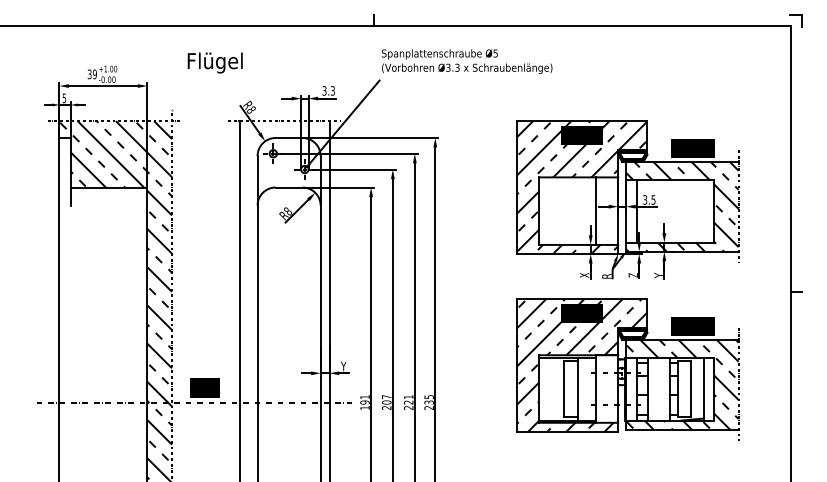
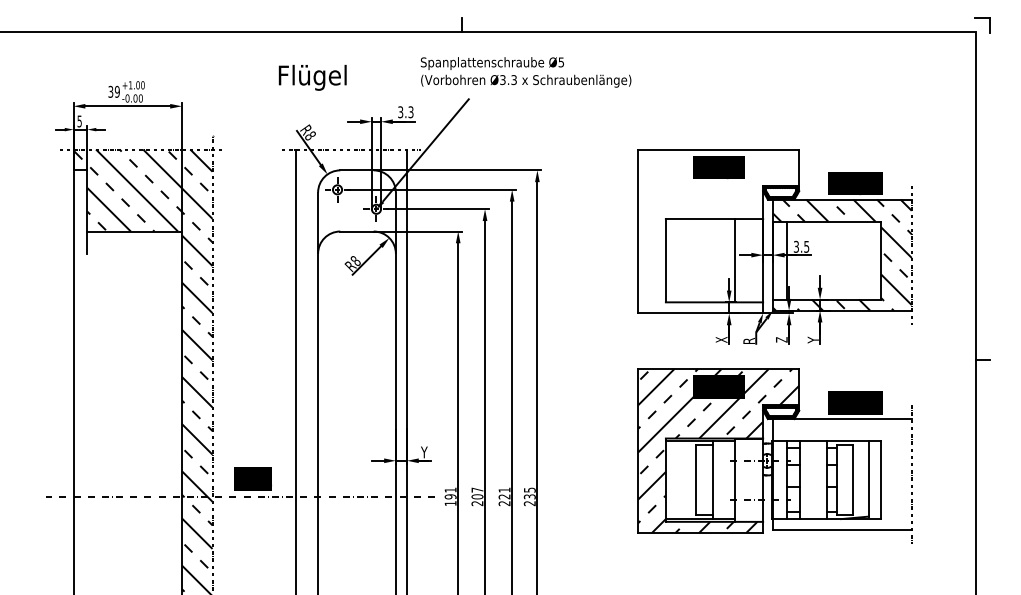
text: (466, 61) -> (525, 72), moved
text: (214, 62) -> (311, 77), moved
hatch: (581, 187) -> (717, 231), removed
hatch: (682, 384) -> (842, 474), removed

